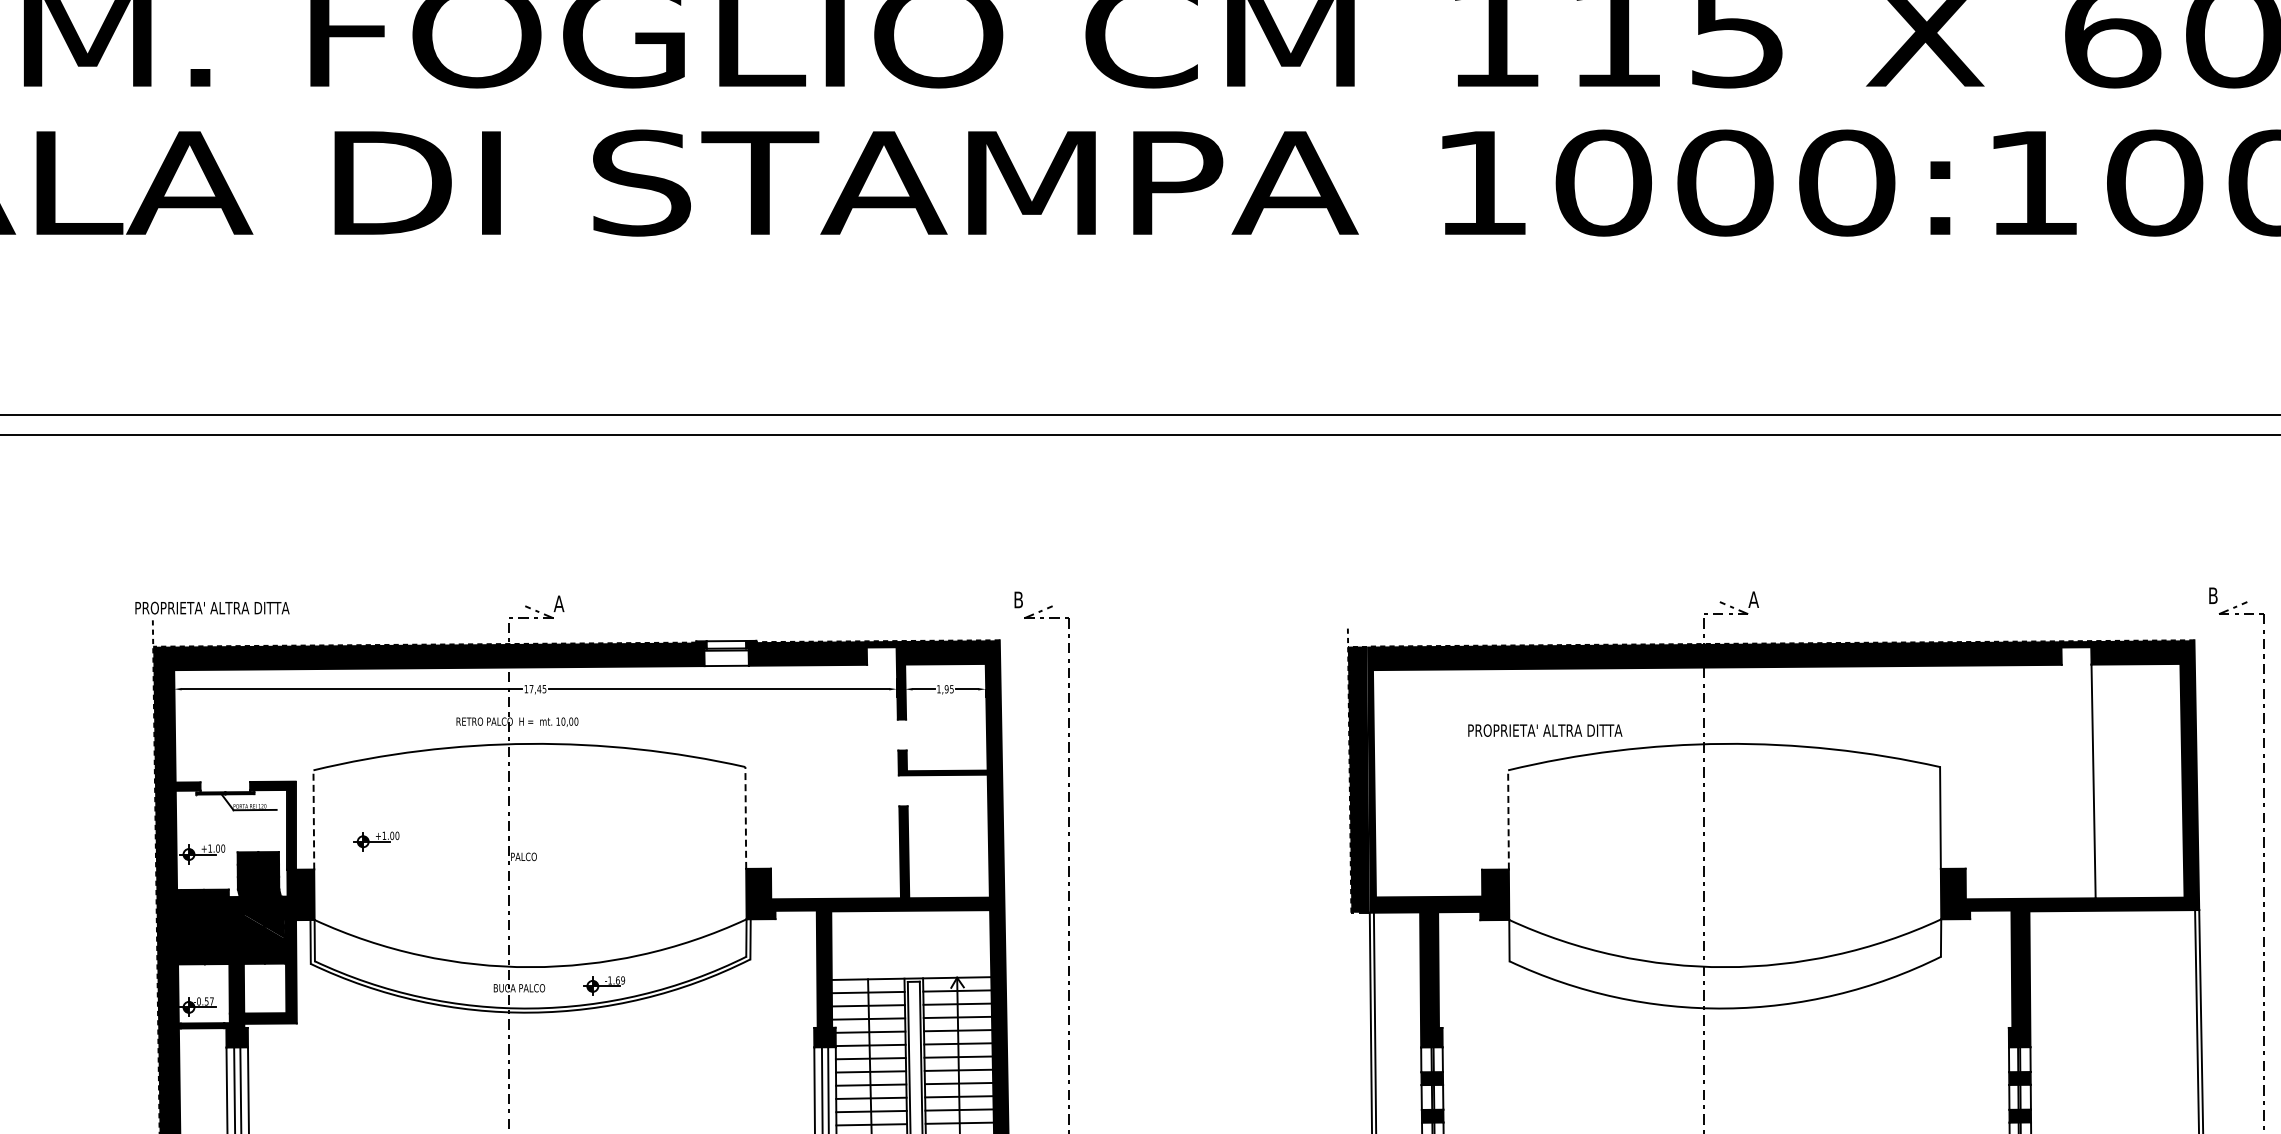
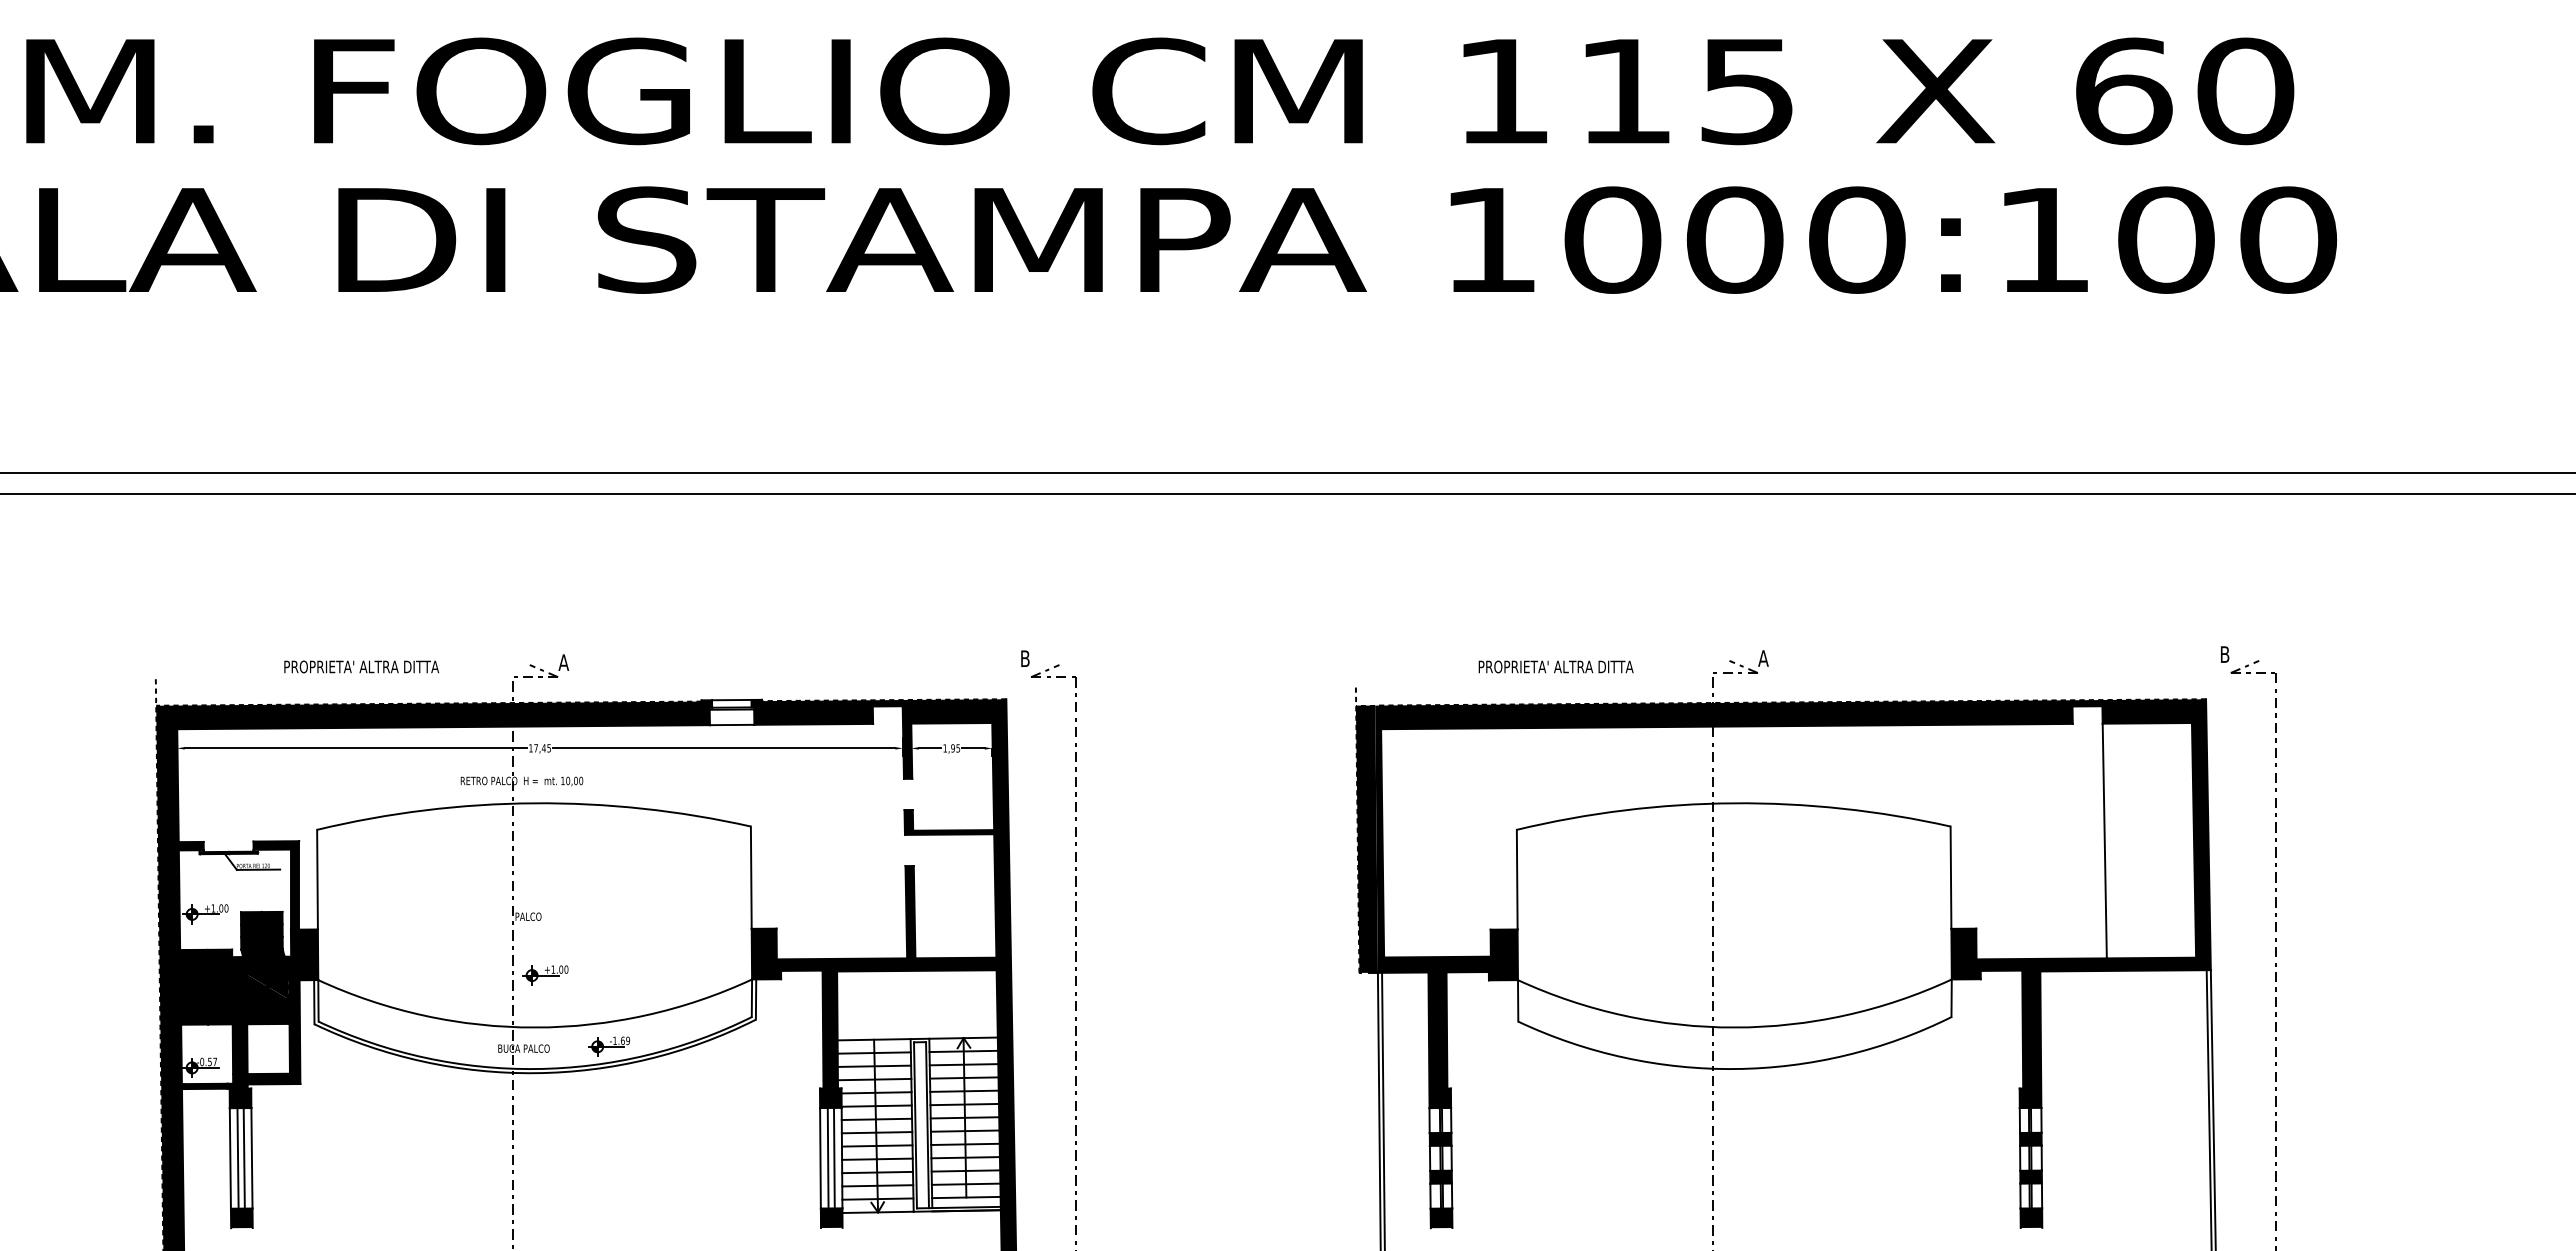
text: (212, 607) -> (361, 666), moved
text: (1544, 730) -> (1555, 666), moved
line: (746, 817) -> (751, 877), dashed -> solid
line: (313, 819) -> (317, 879), dashed -> solid
line: (1508, 819) -> (1517, 879), dashed -> solid
part: (376, 841) -> (545, 975), moved

